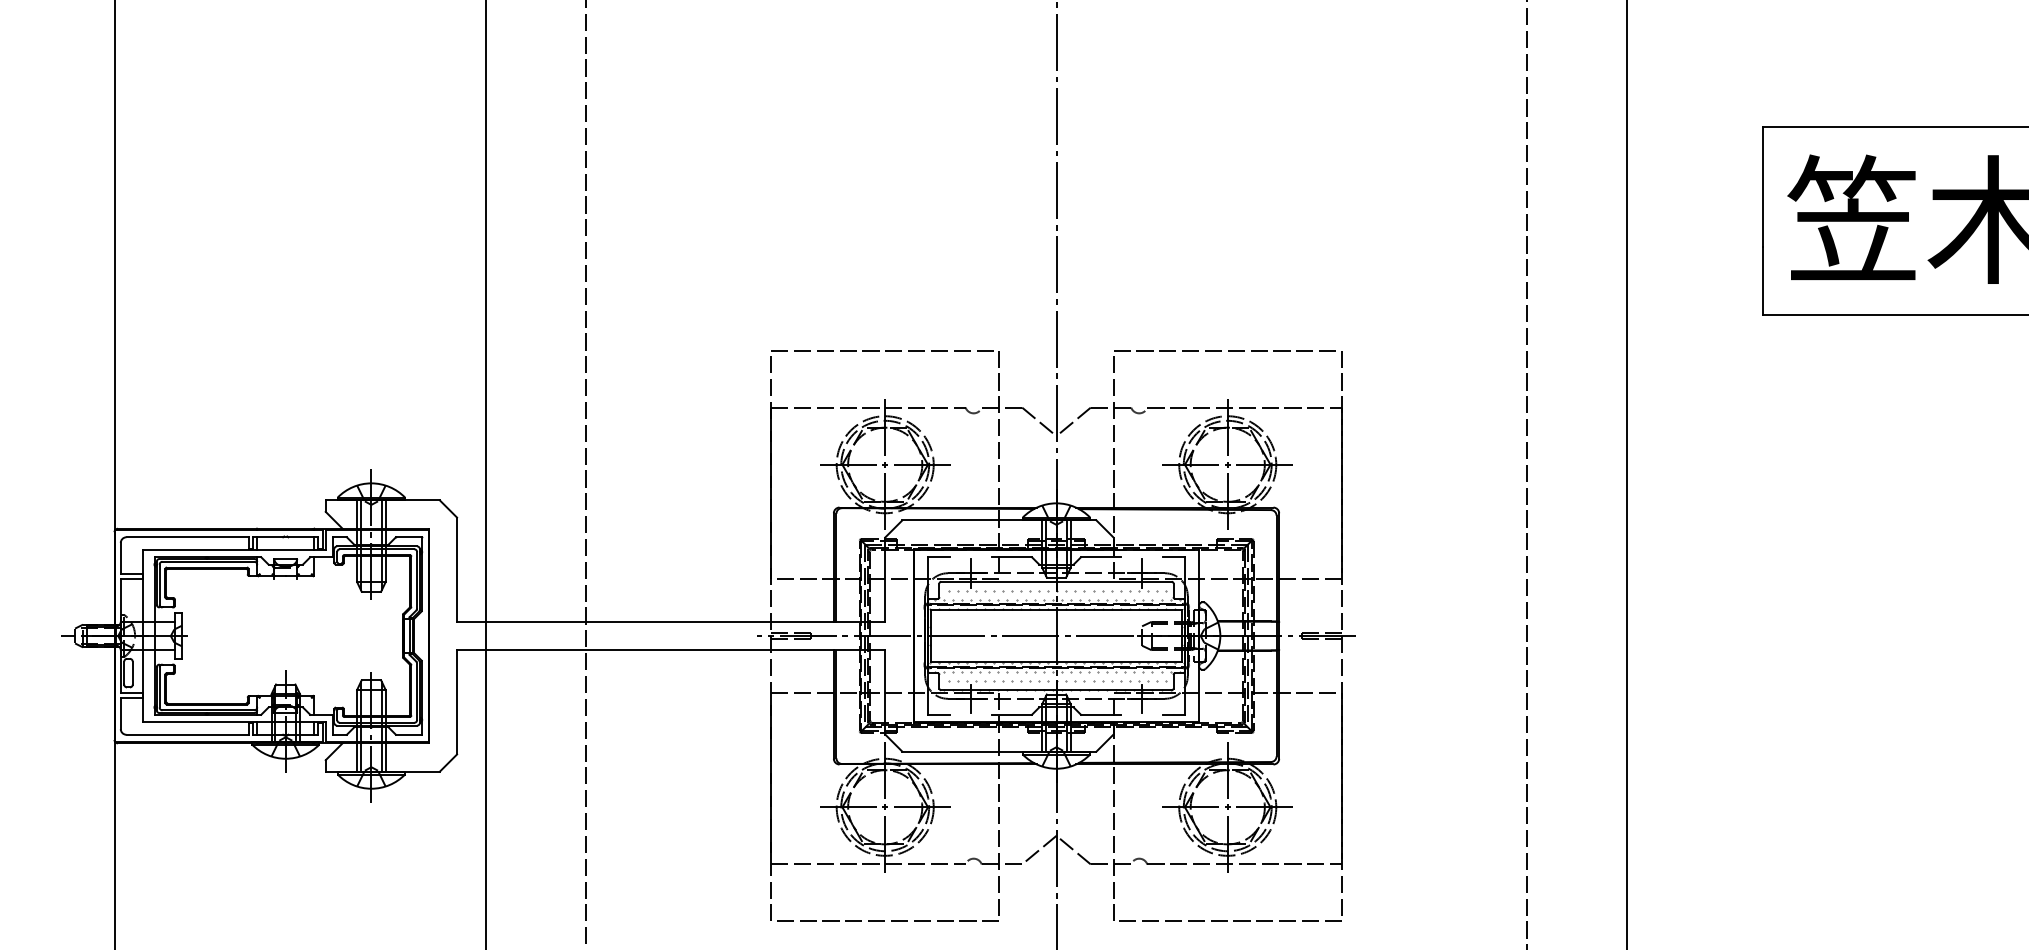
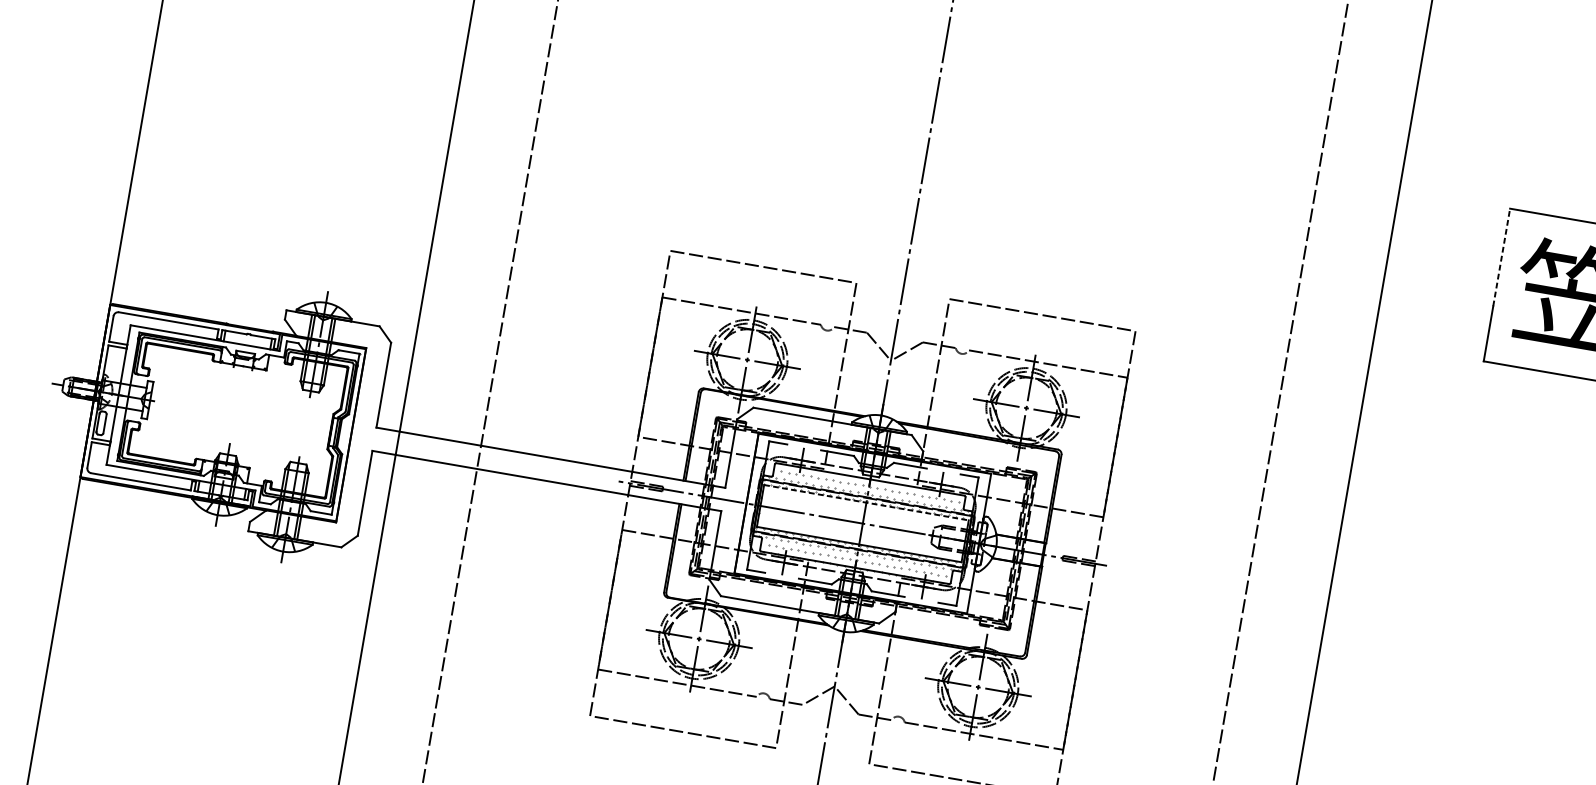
line: (1763, 187) -> (1501, 257), solid -> dashed
line: (1056, 610) -> (866, 502), solid -> dashed

